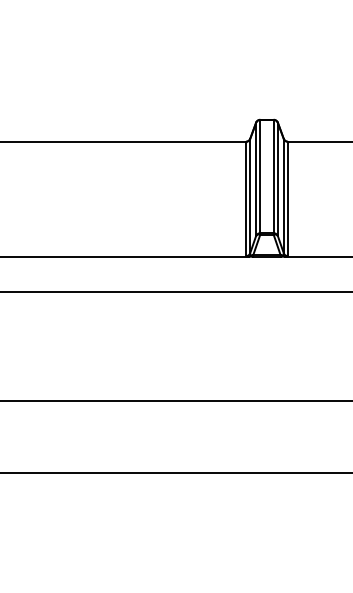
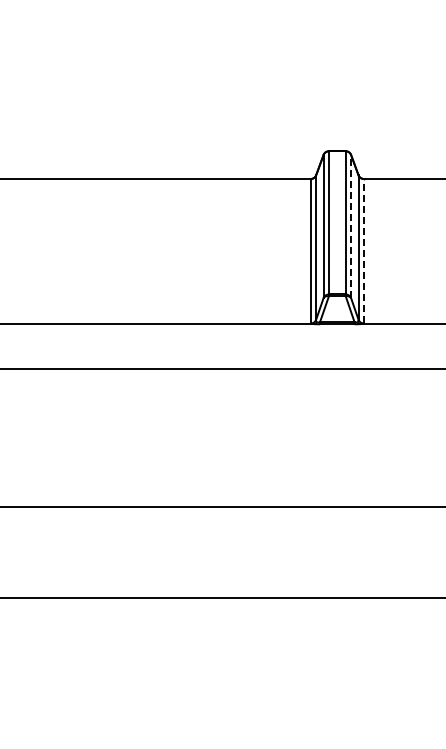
line: (278, 179) -> (351, 226), solid -> dashed
line: (287, 198) -> (363, 250), solid -> dashed

